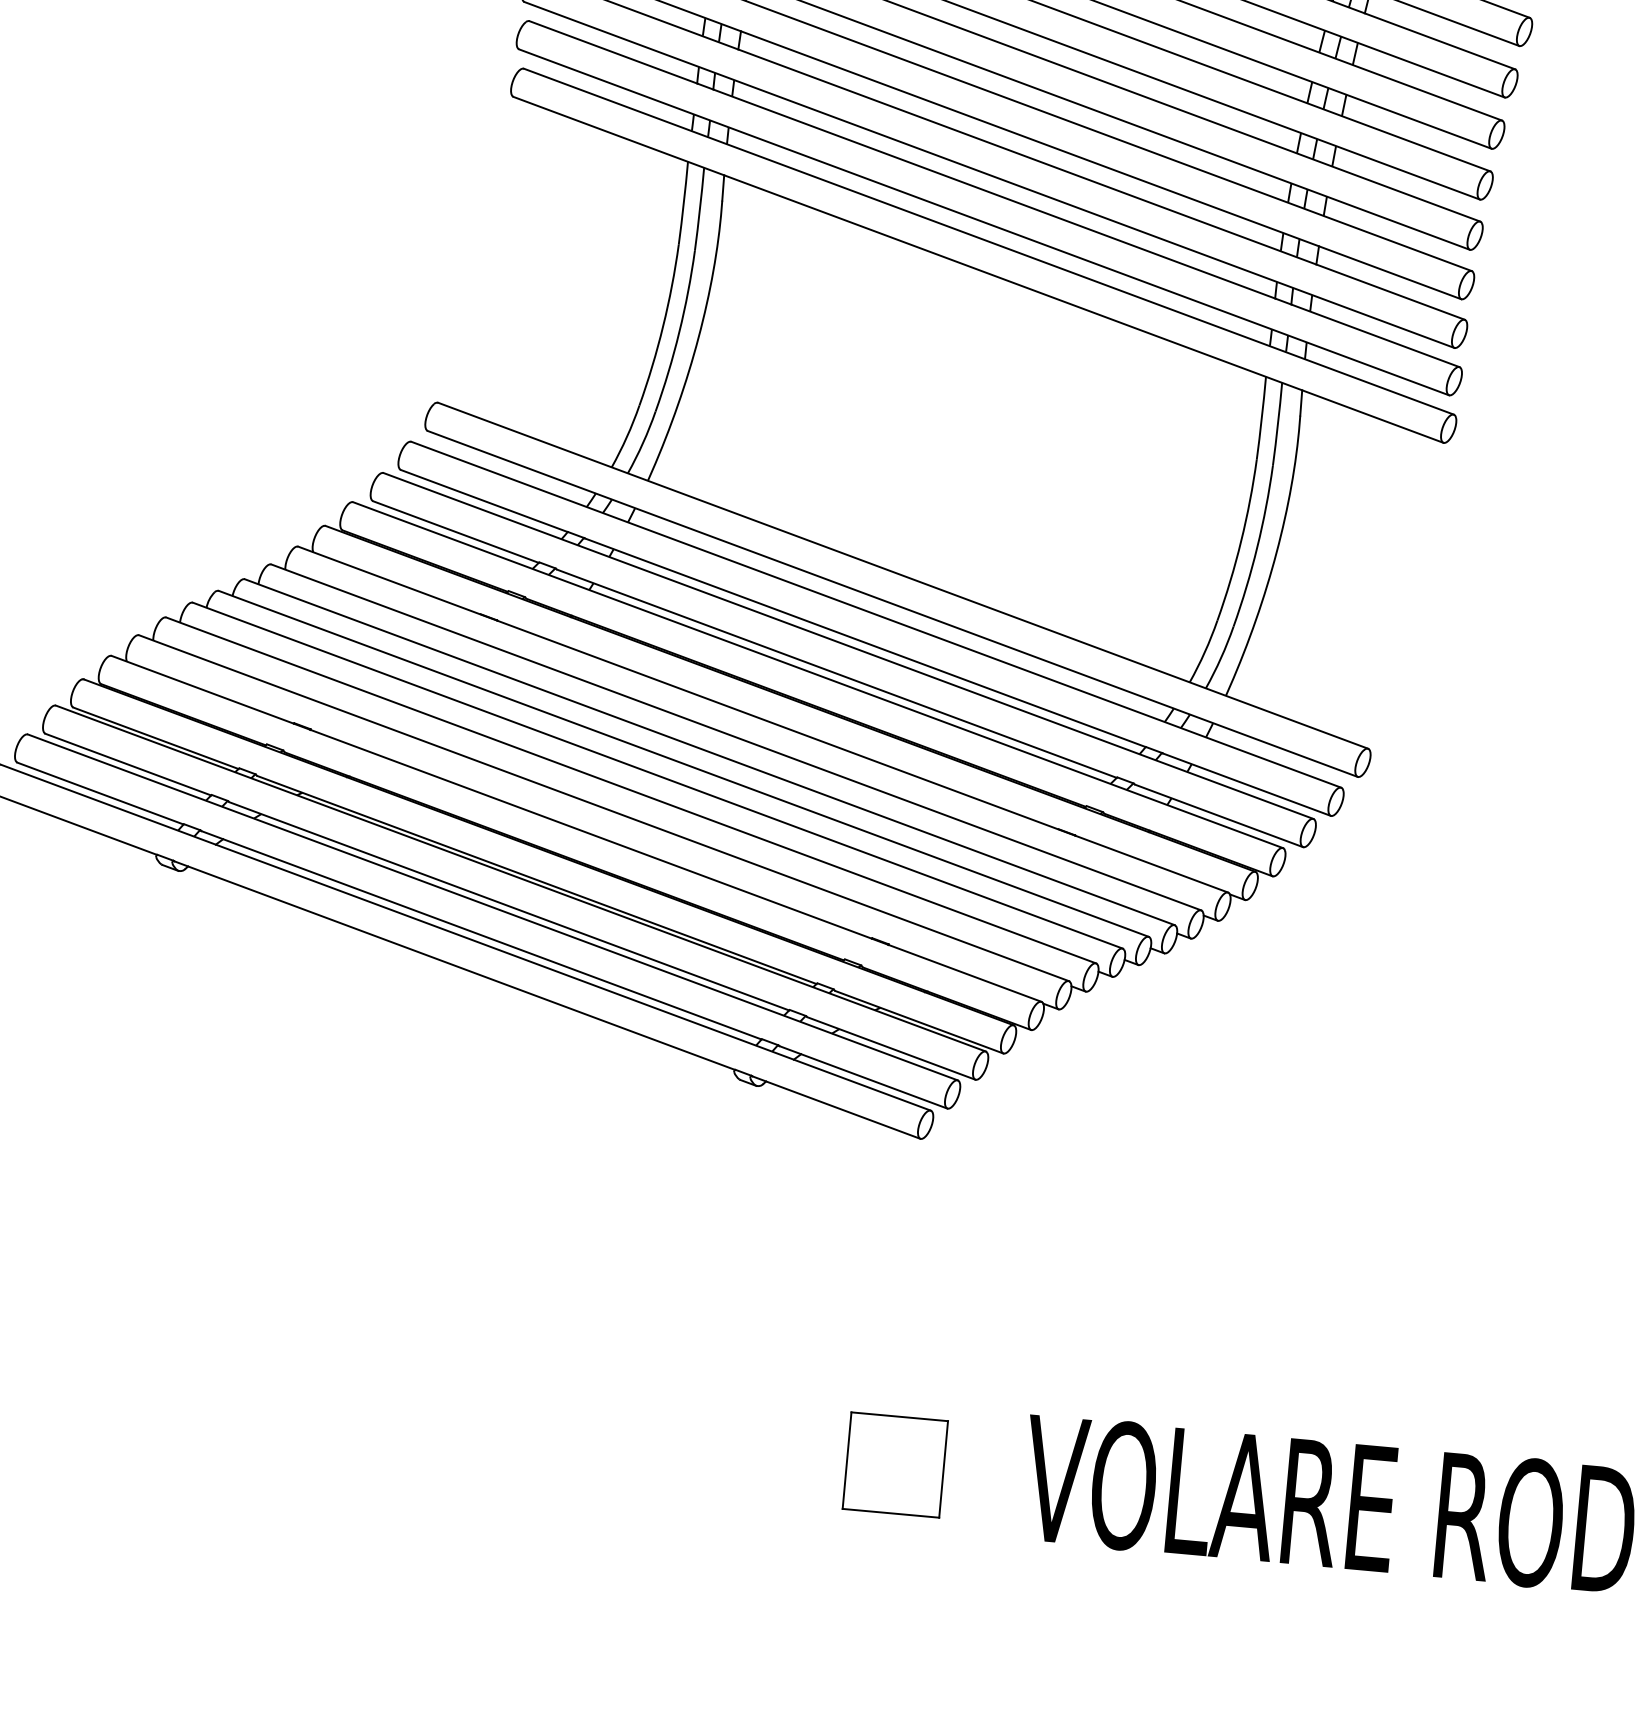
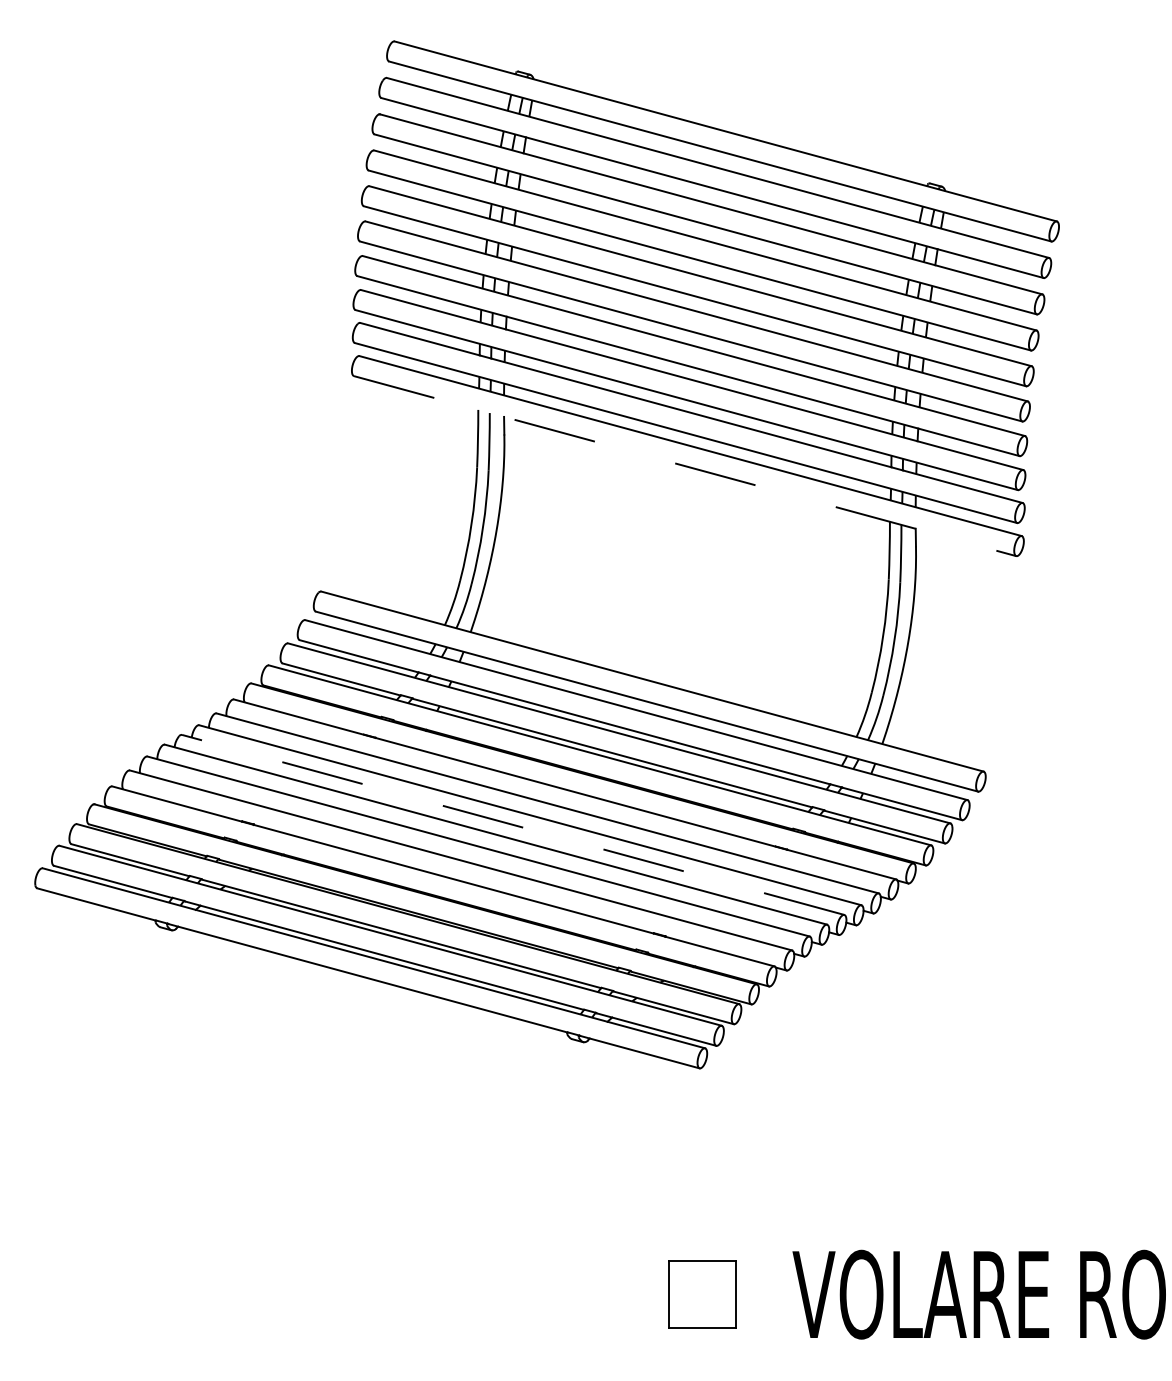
line: (978, 270) -> (685, 466), solid -> dashed
line: (682, 763) -> (512, 824), solid -> dashed

